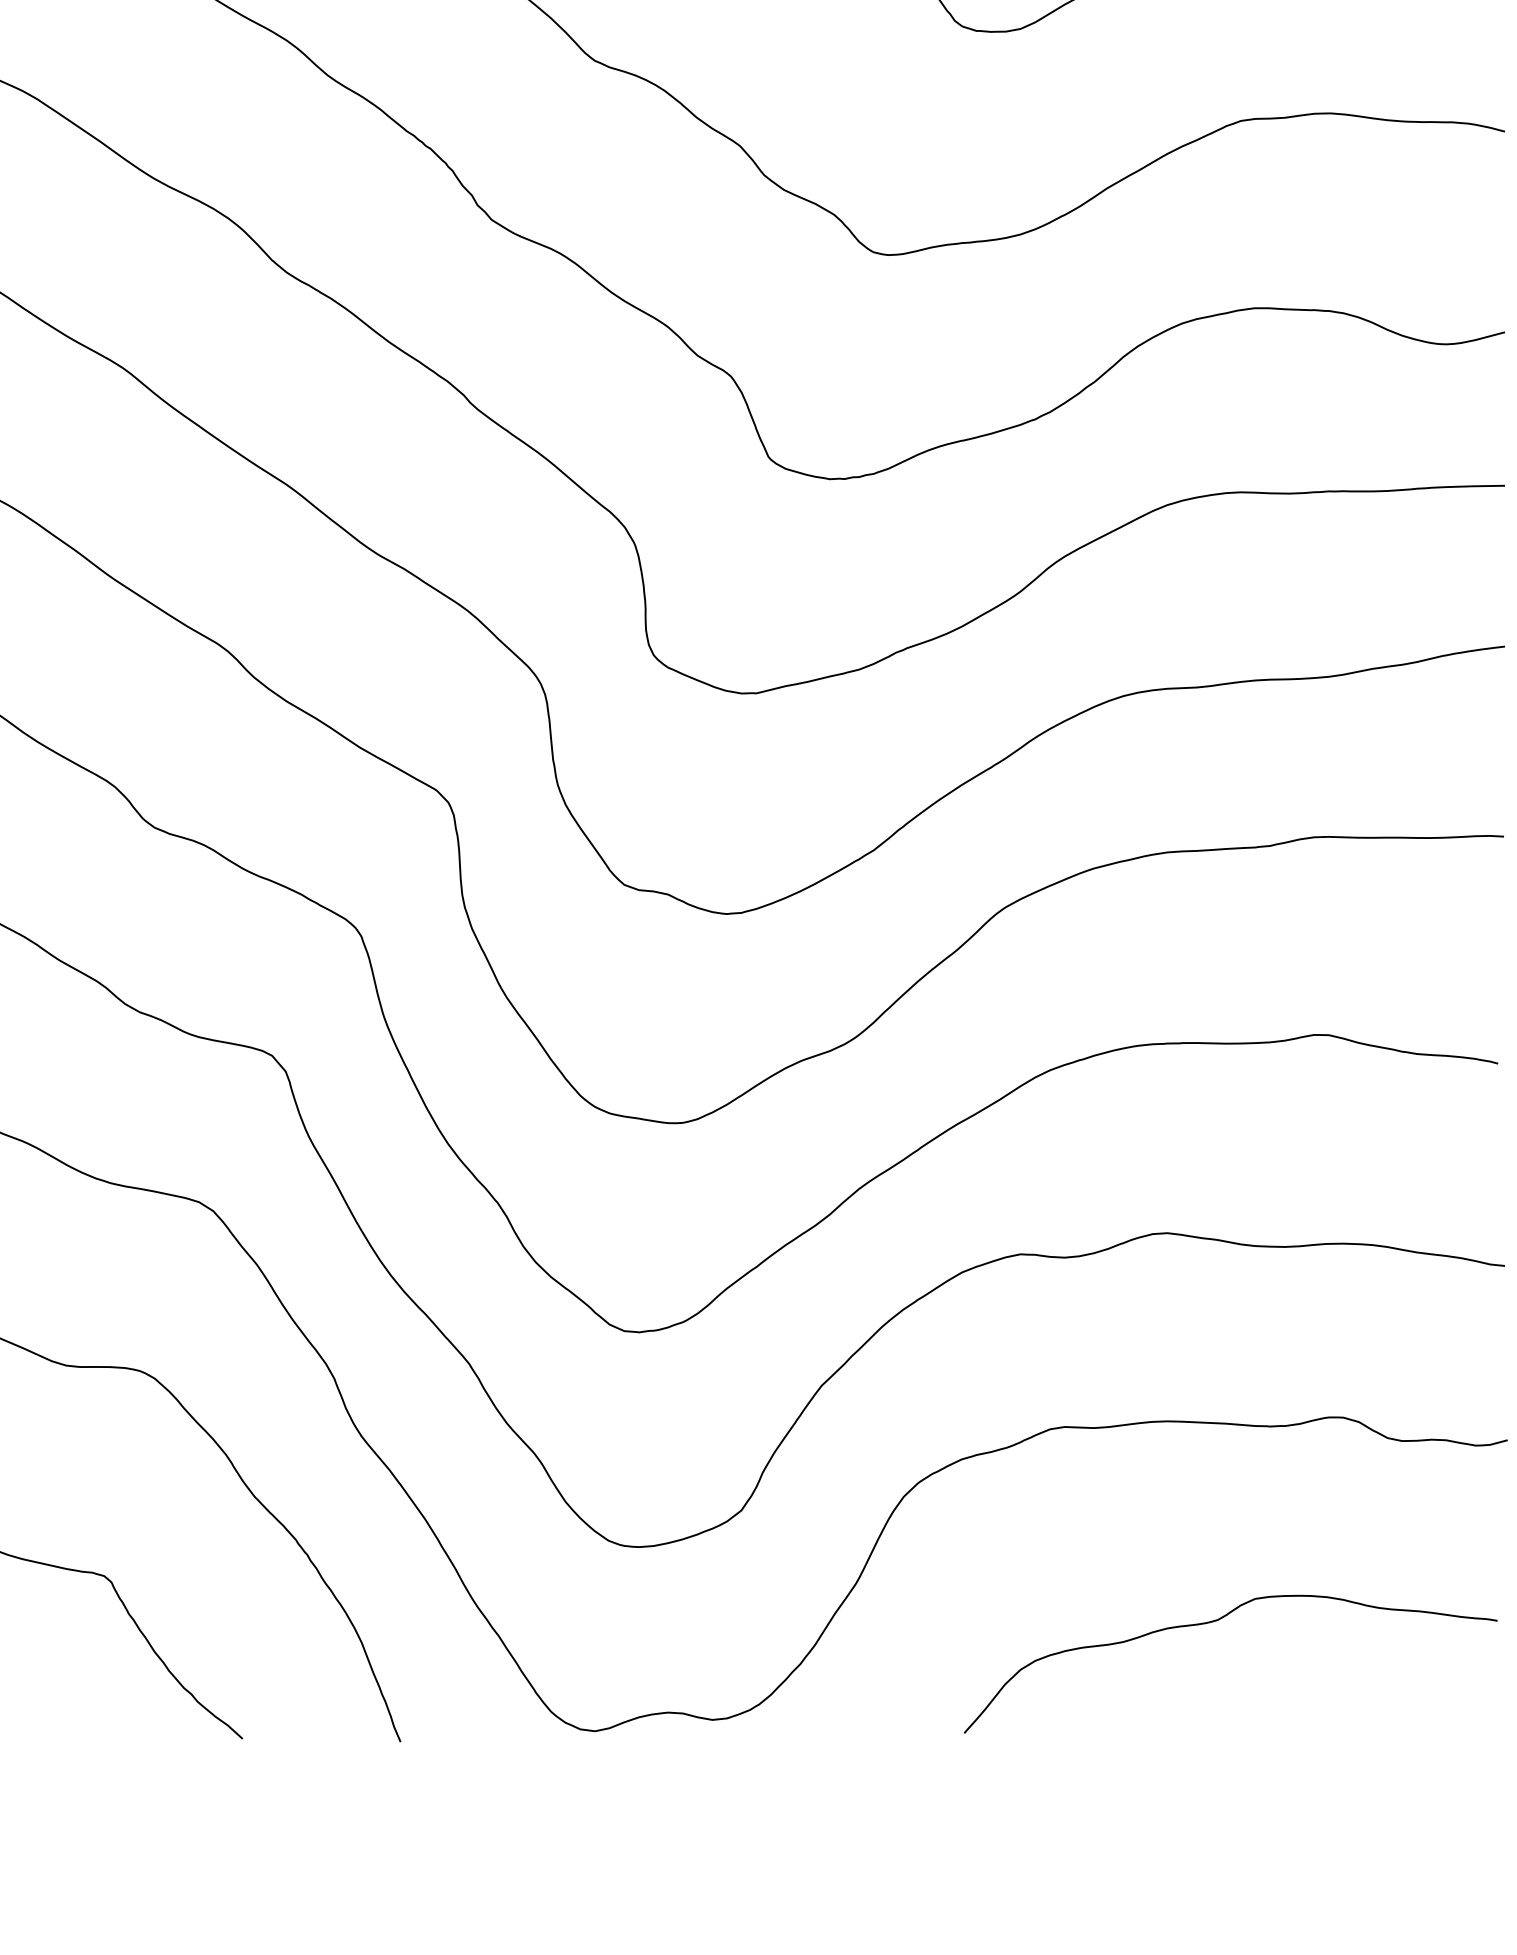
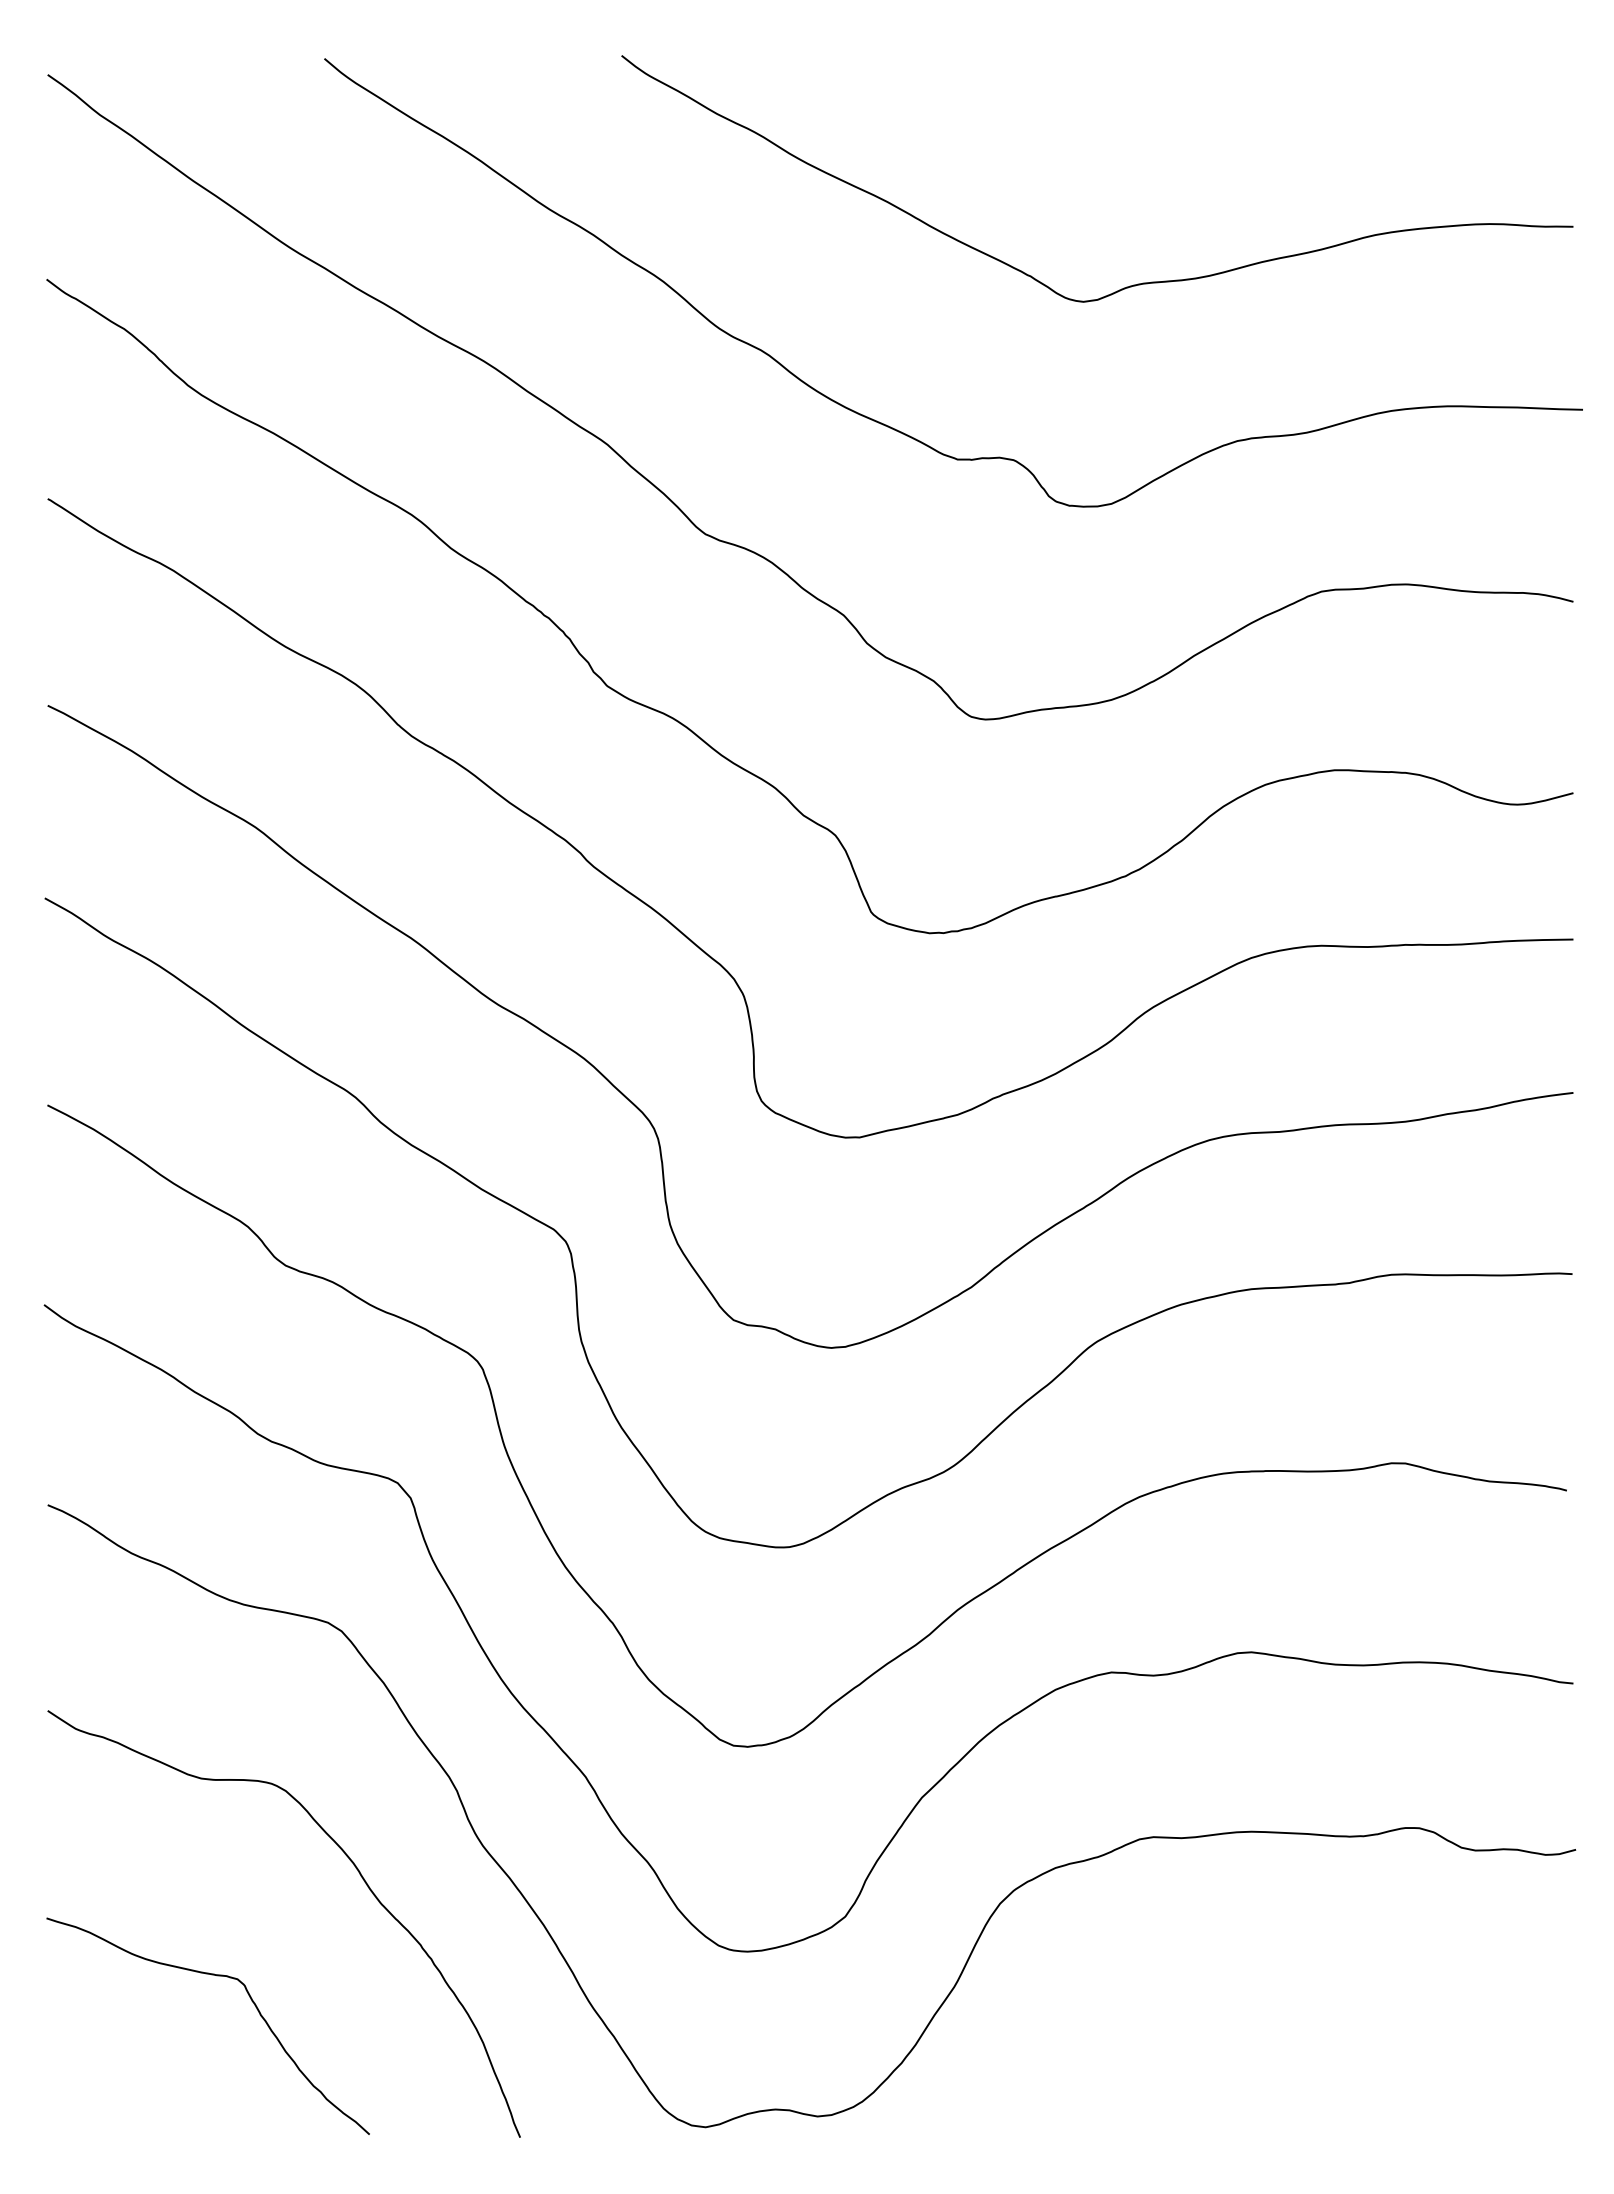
curve: (1217, 1621) -> (1299, 2022), removed

